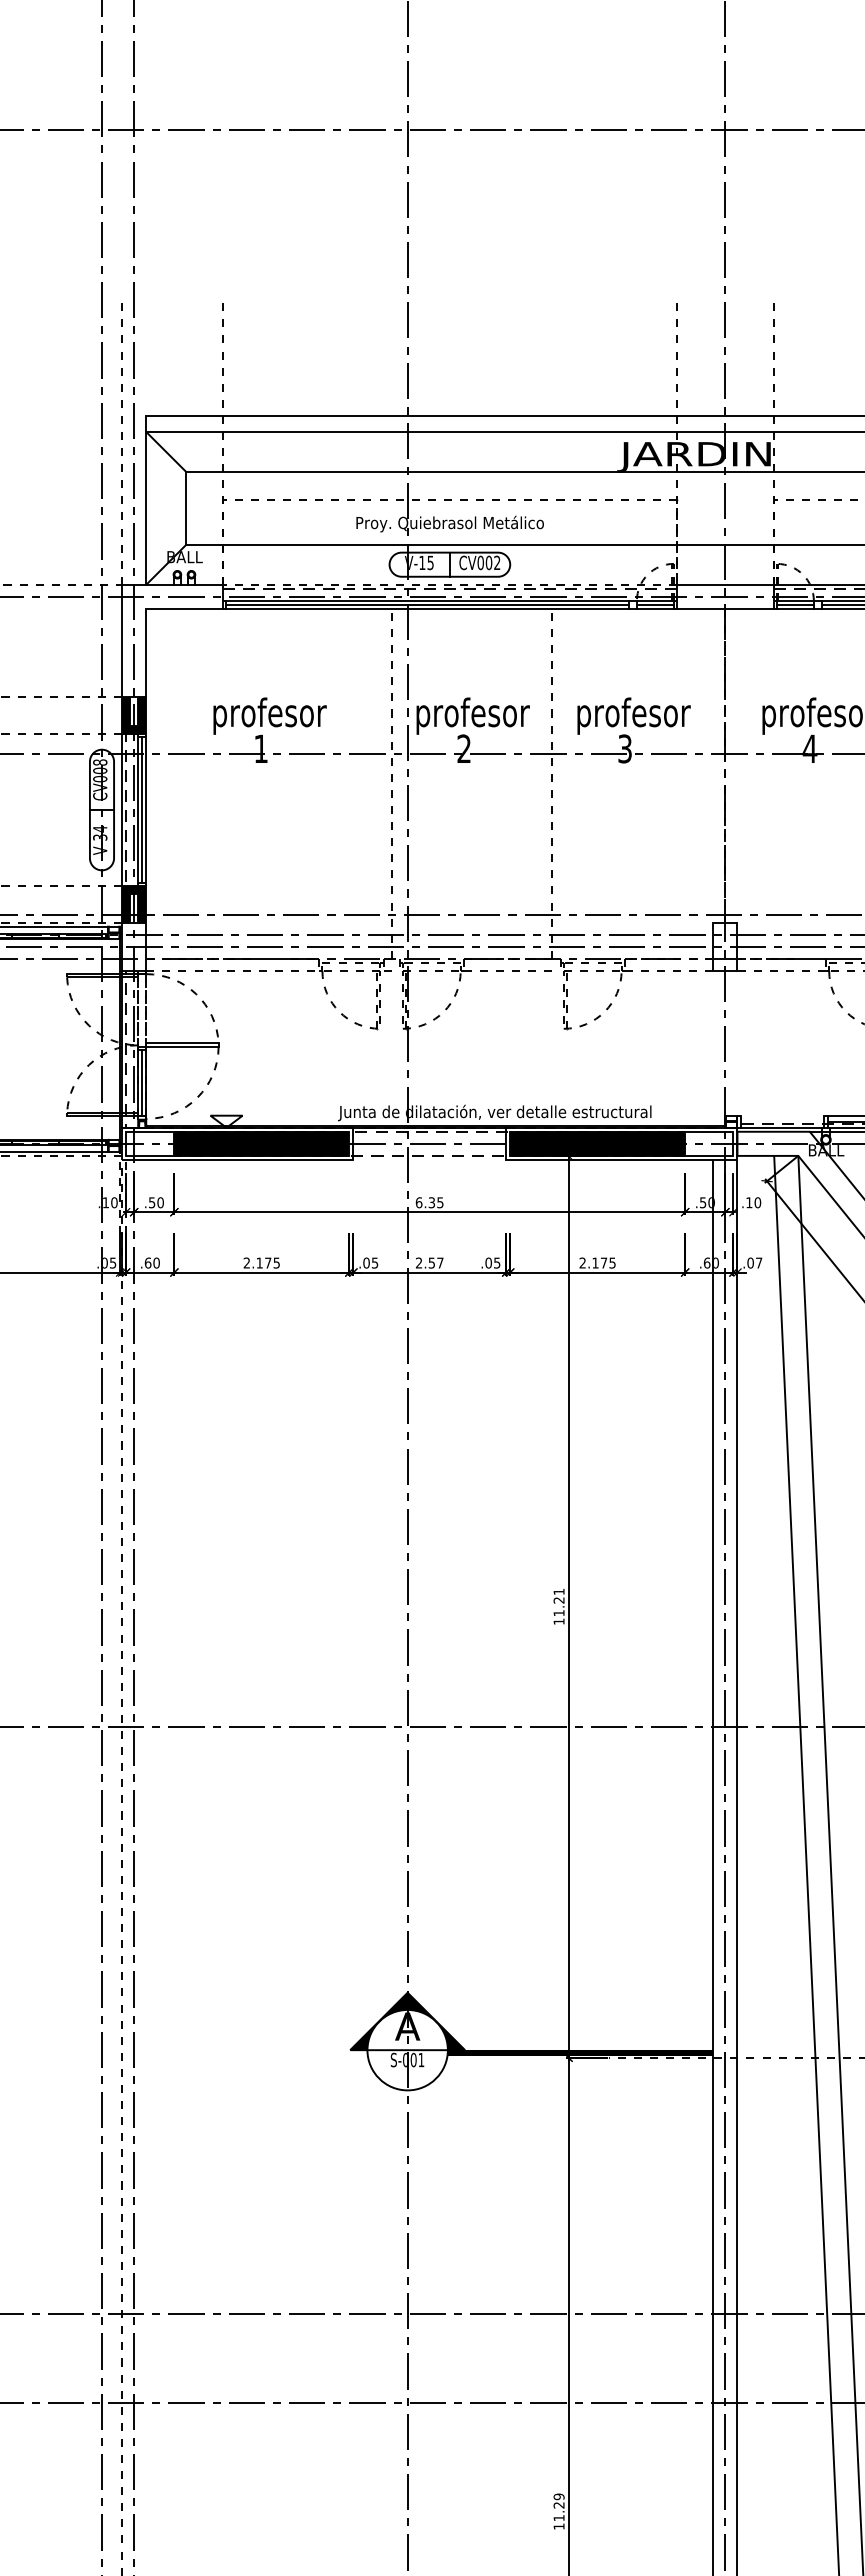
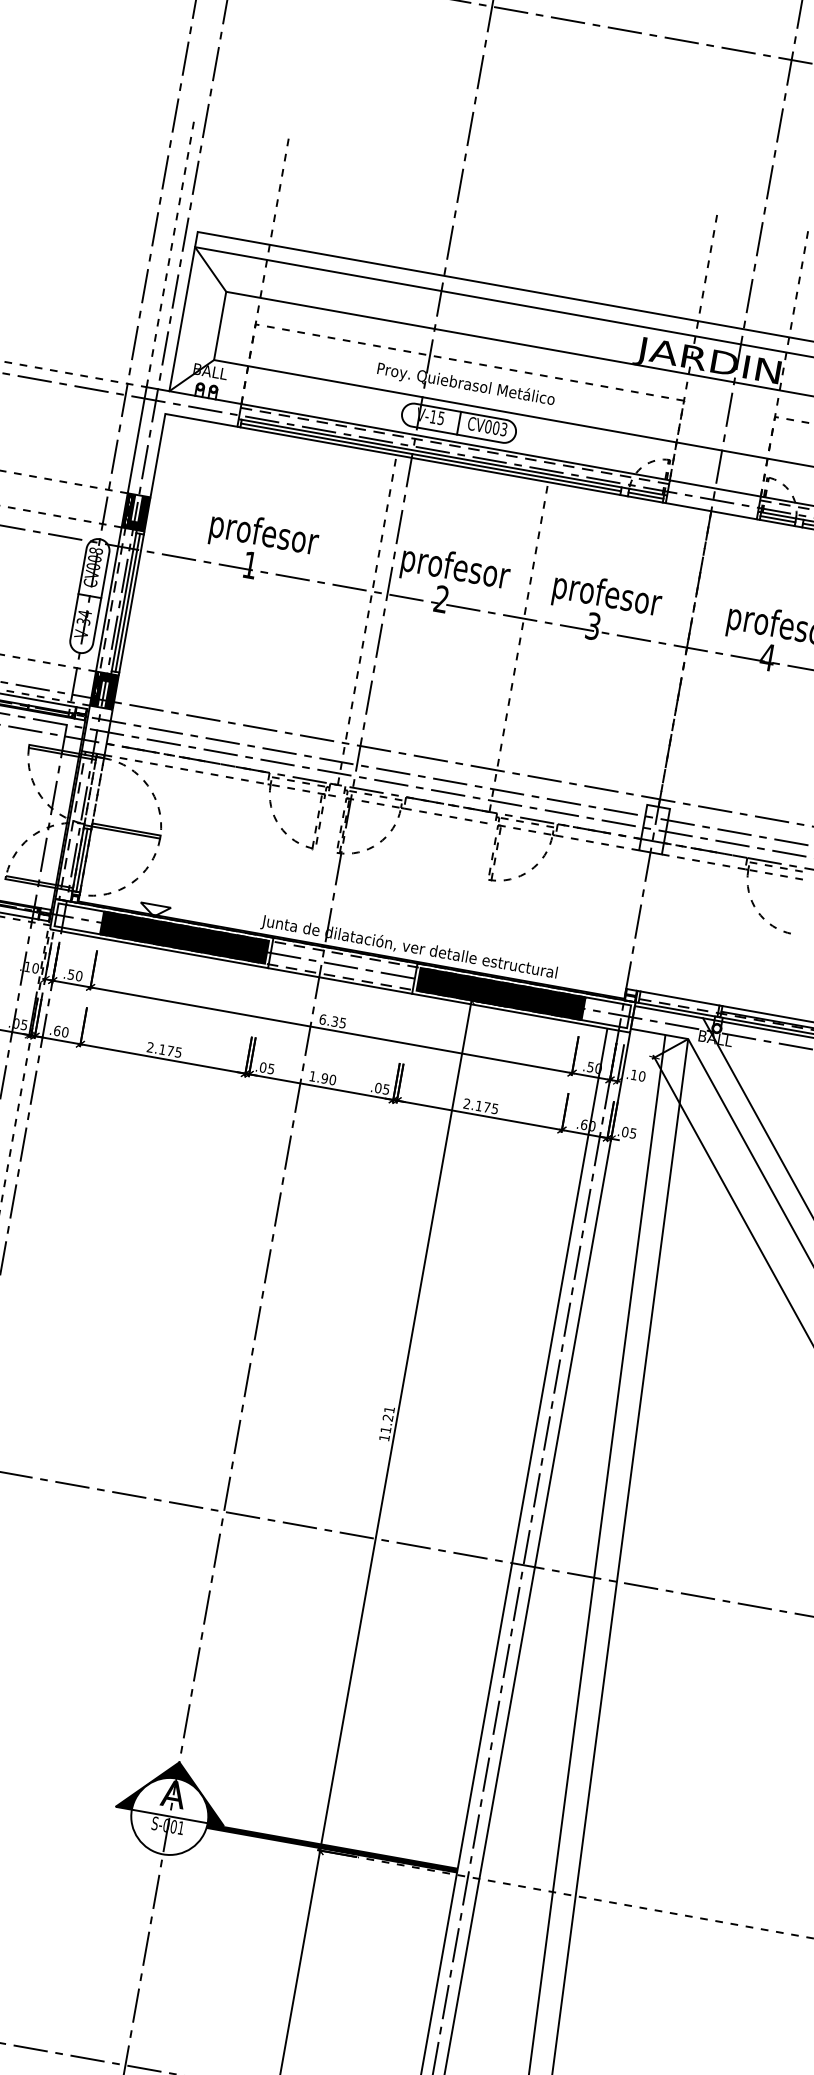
text: (497, 563) -> (504, 430), CV002 -> CV003
line: (449, 584) -> (455, 441), dashed -> solid
line: (782, 1115) -> (680, 998), added
line: (429, 1159) -> (339, 980), added
text: (429, 1262) -> (322, 1077), 2.57 -> 1.90
text: (759, 1262) -> (633, 1133), .07 -> .05

